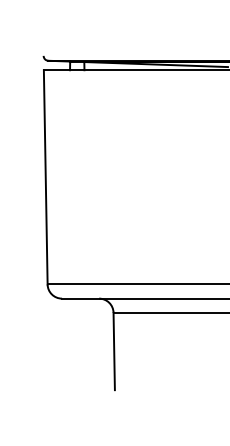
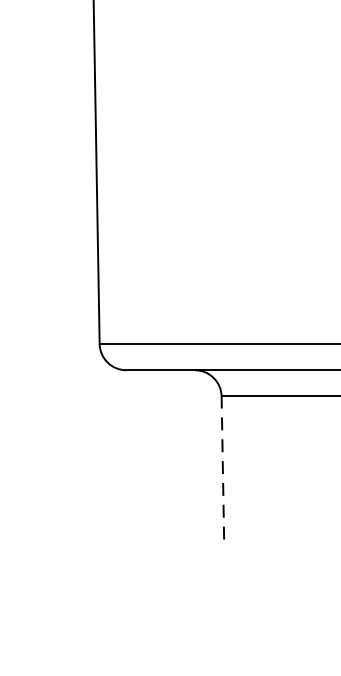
line: (114, 351) -> (223, 468), solid -> dashed

